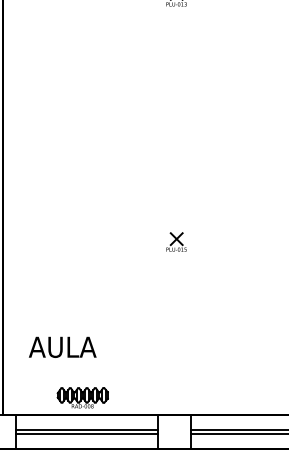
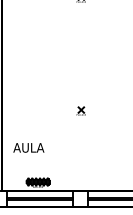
text: (61, 346) -> (28, 147), moved

